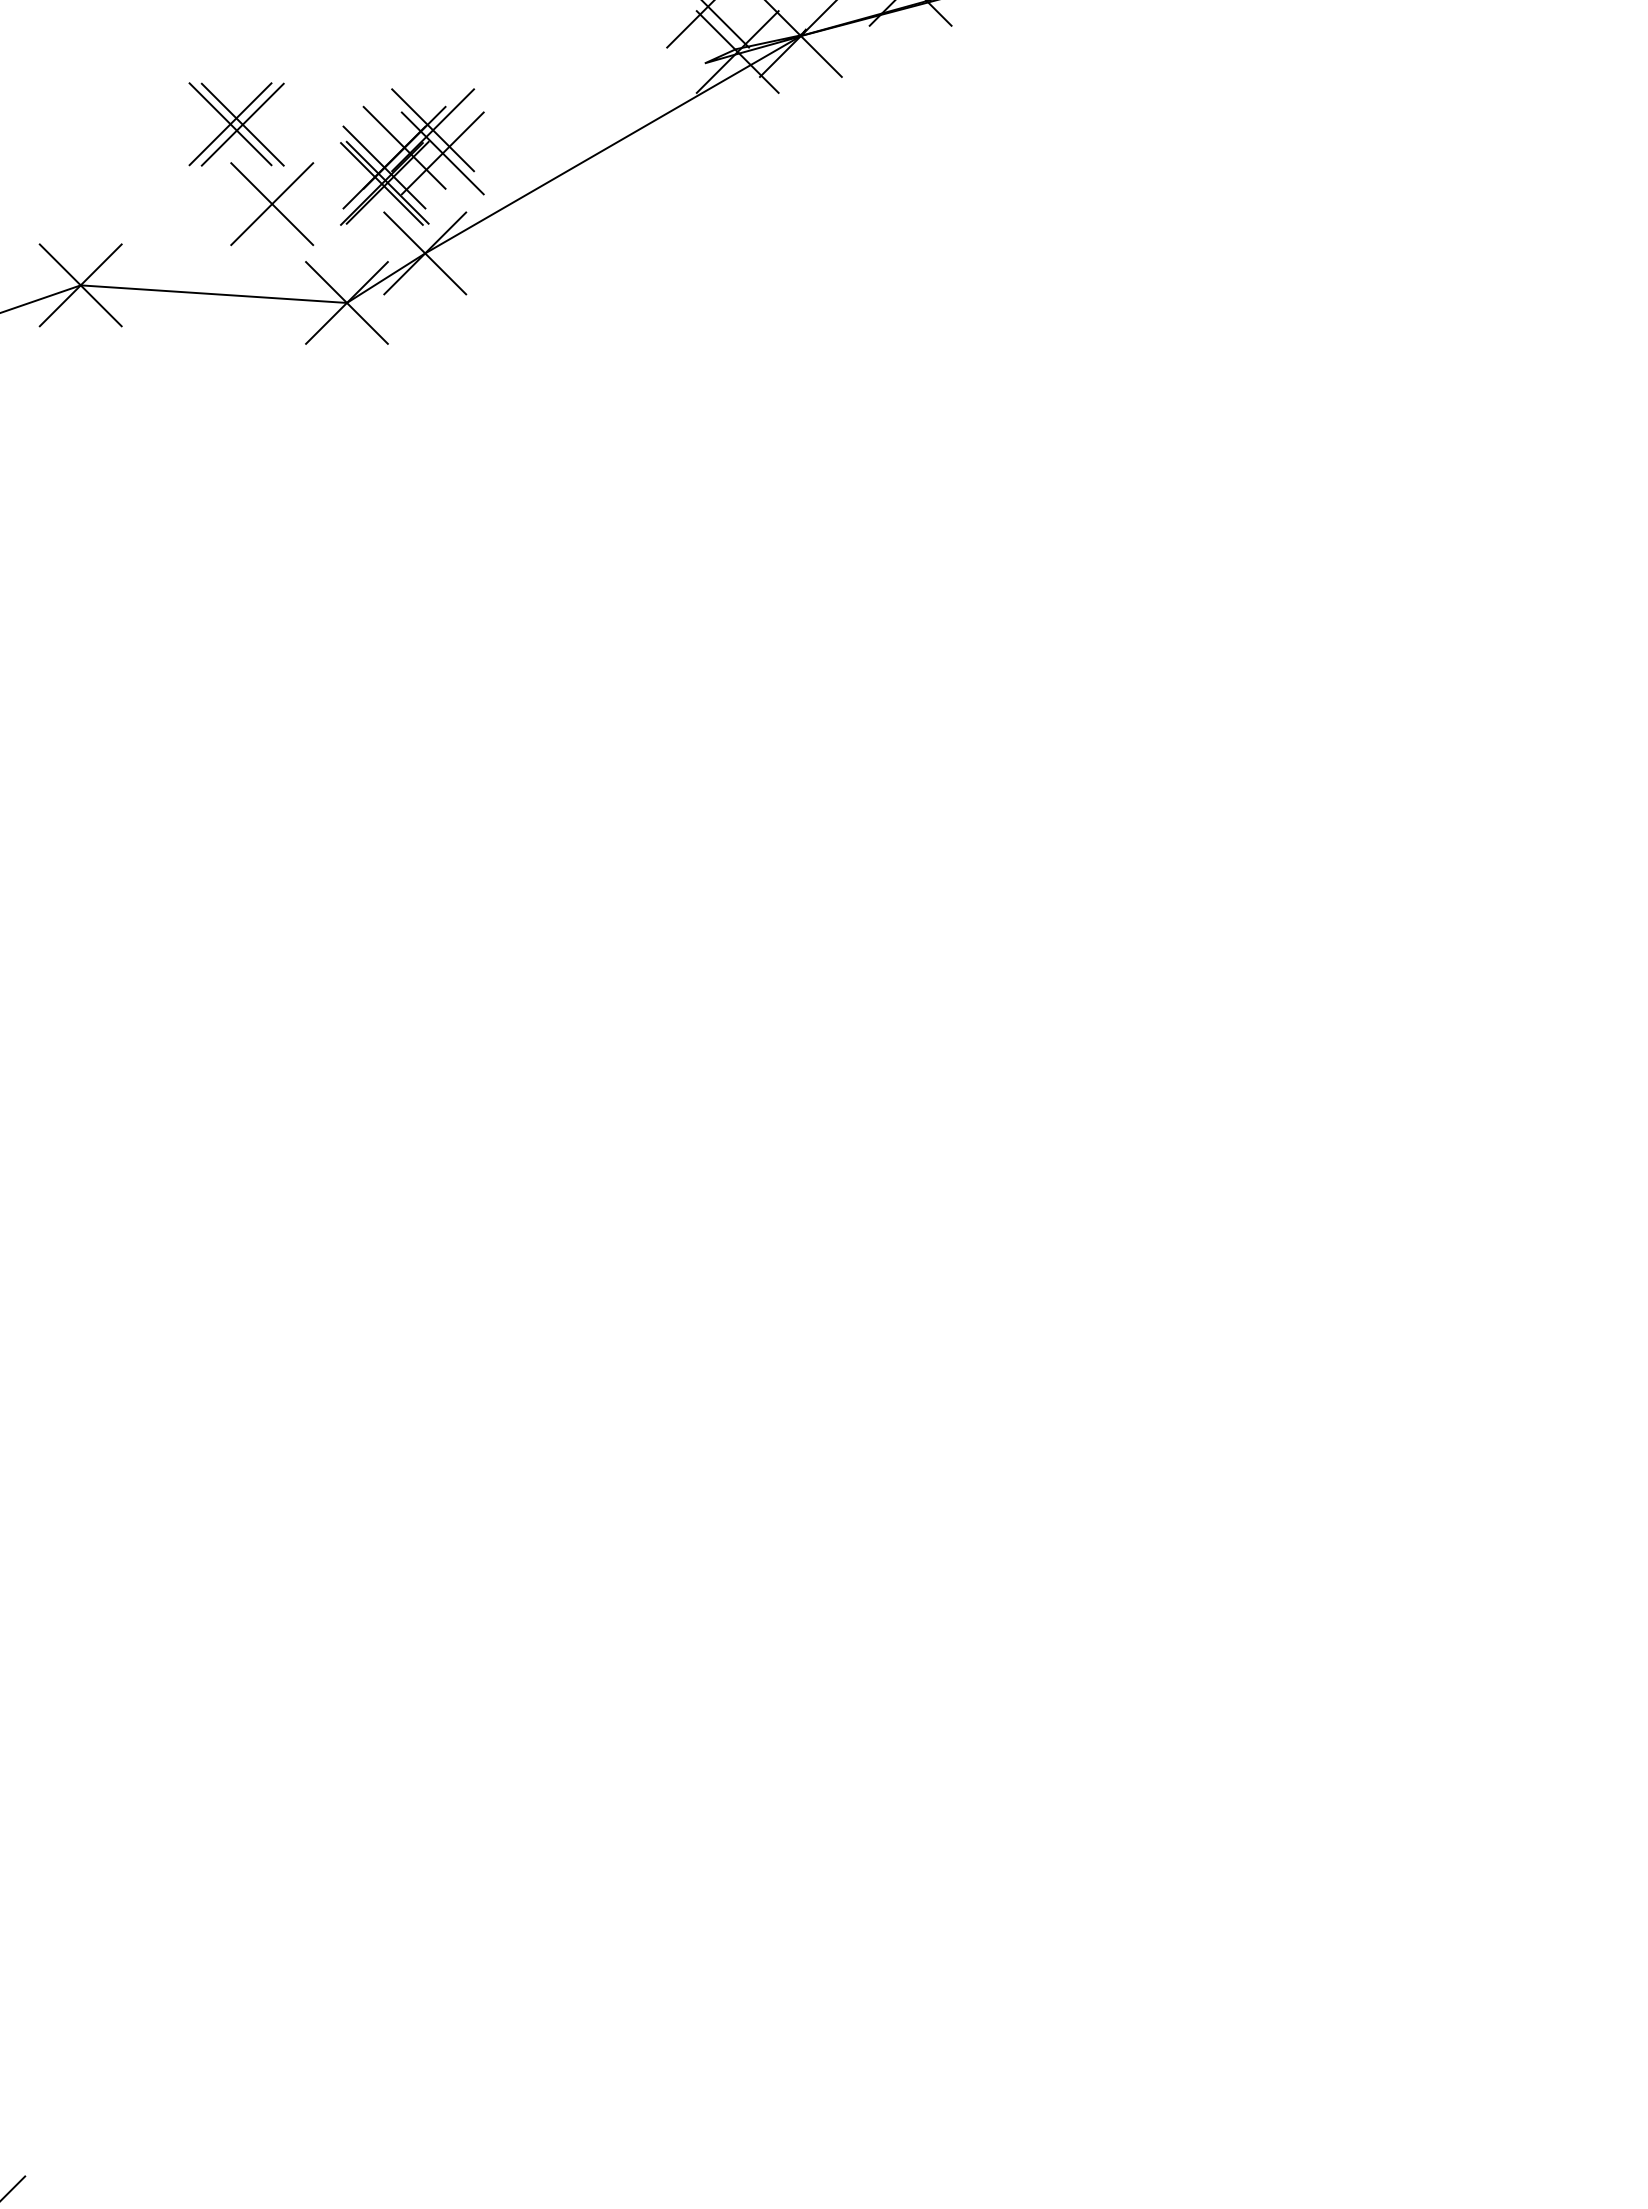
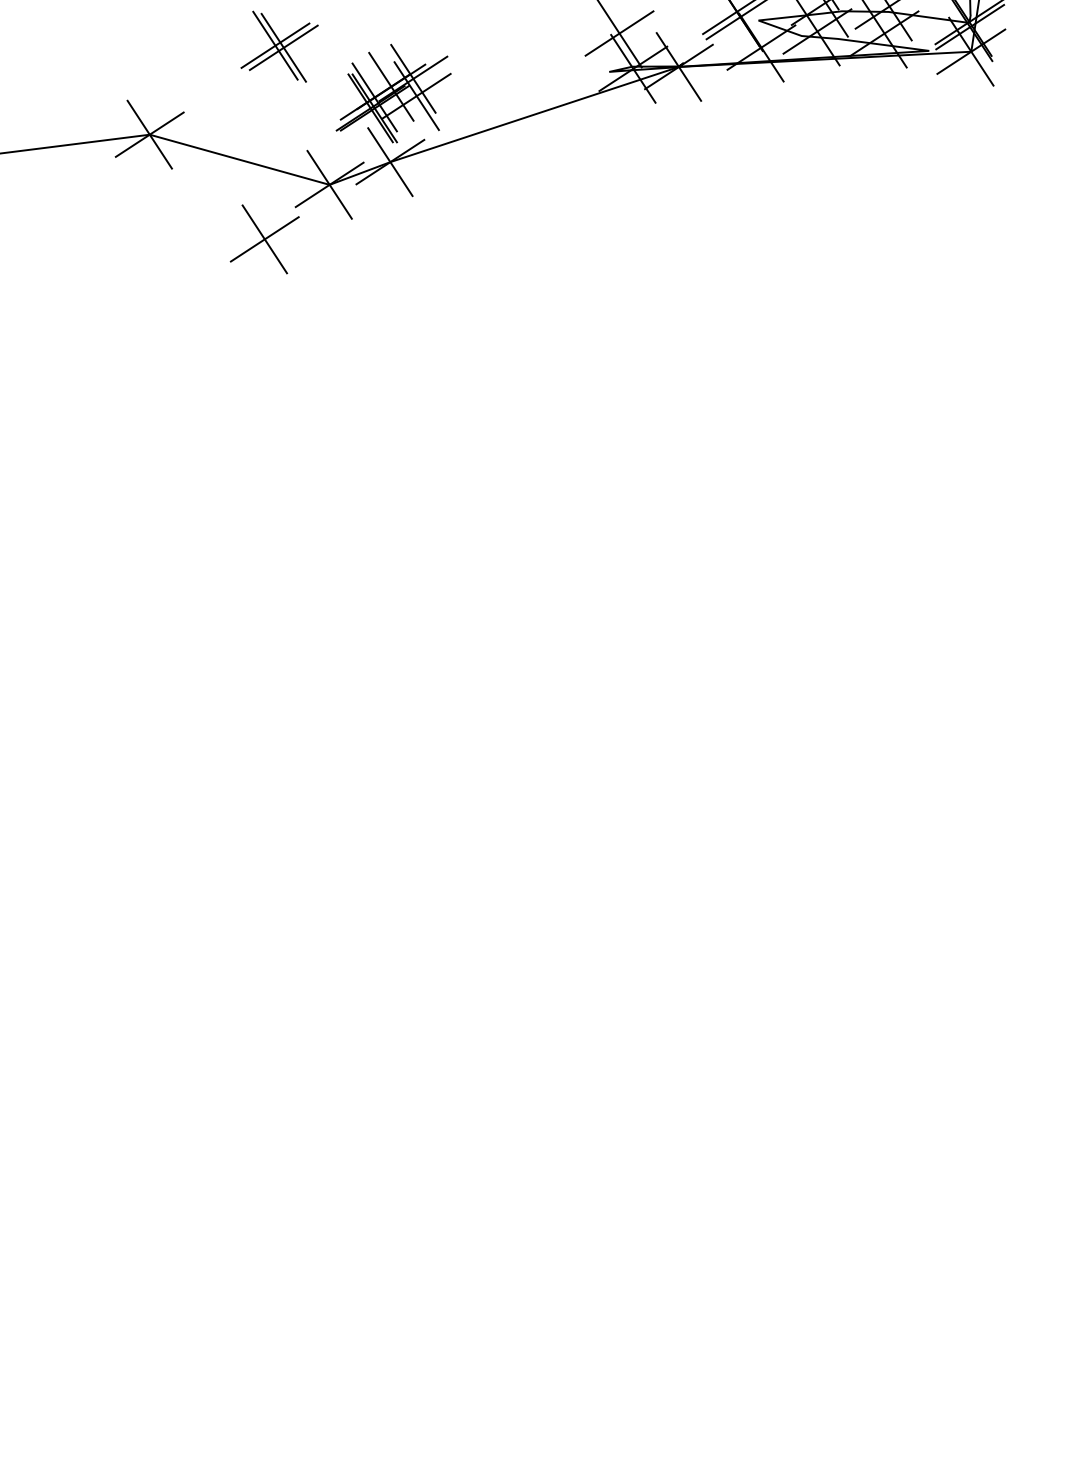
part: (272, 204) -> (264, 239), moved

